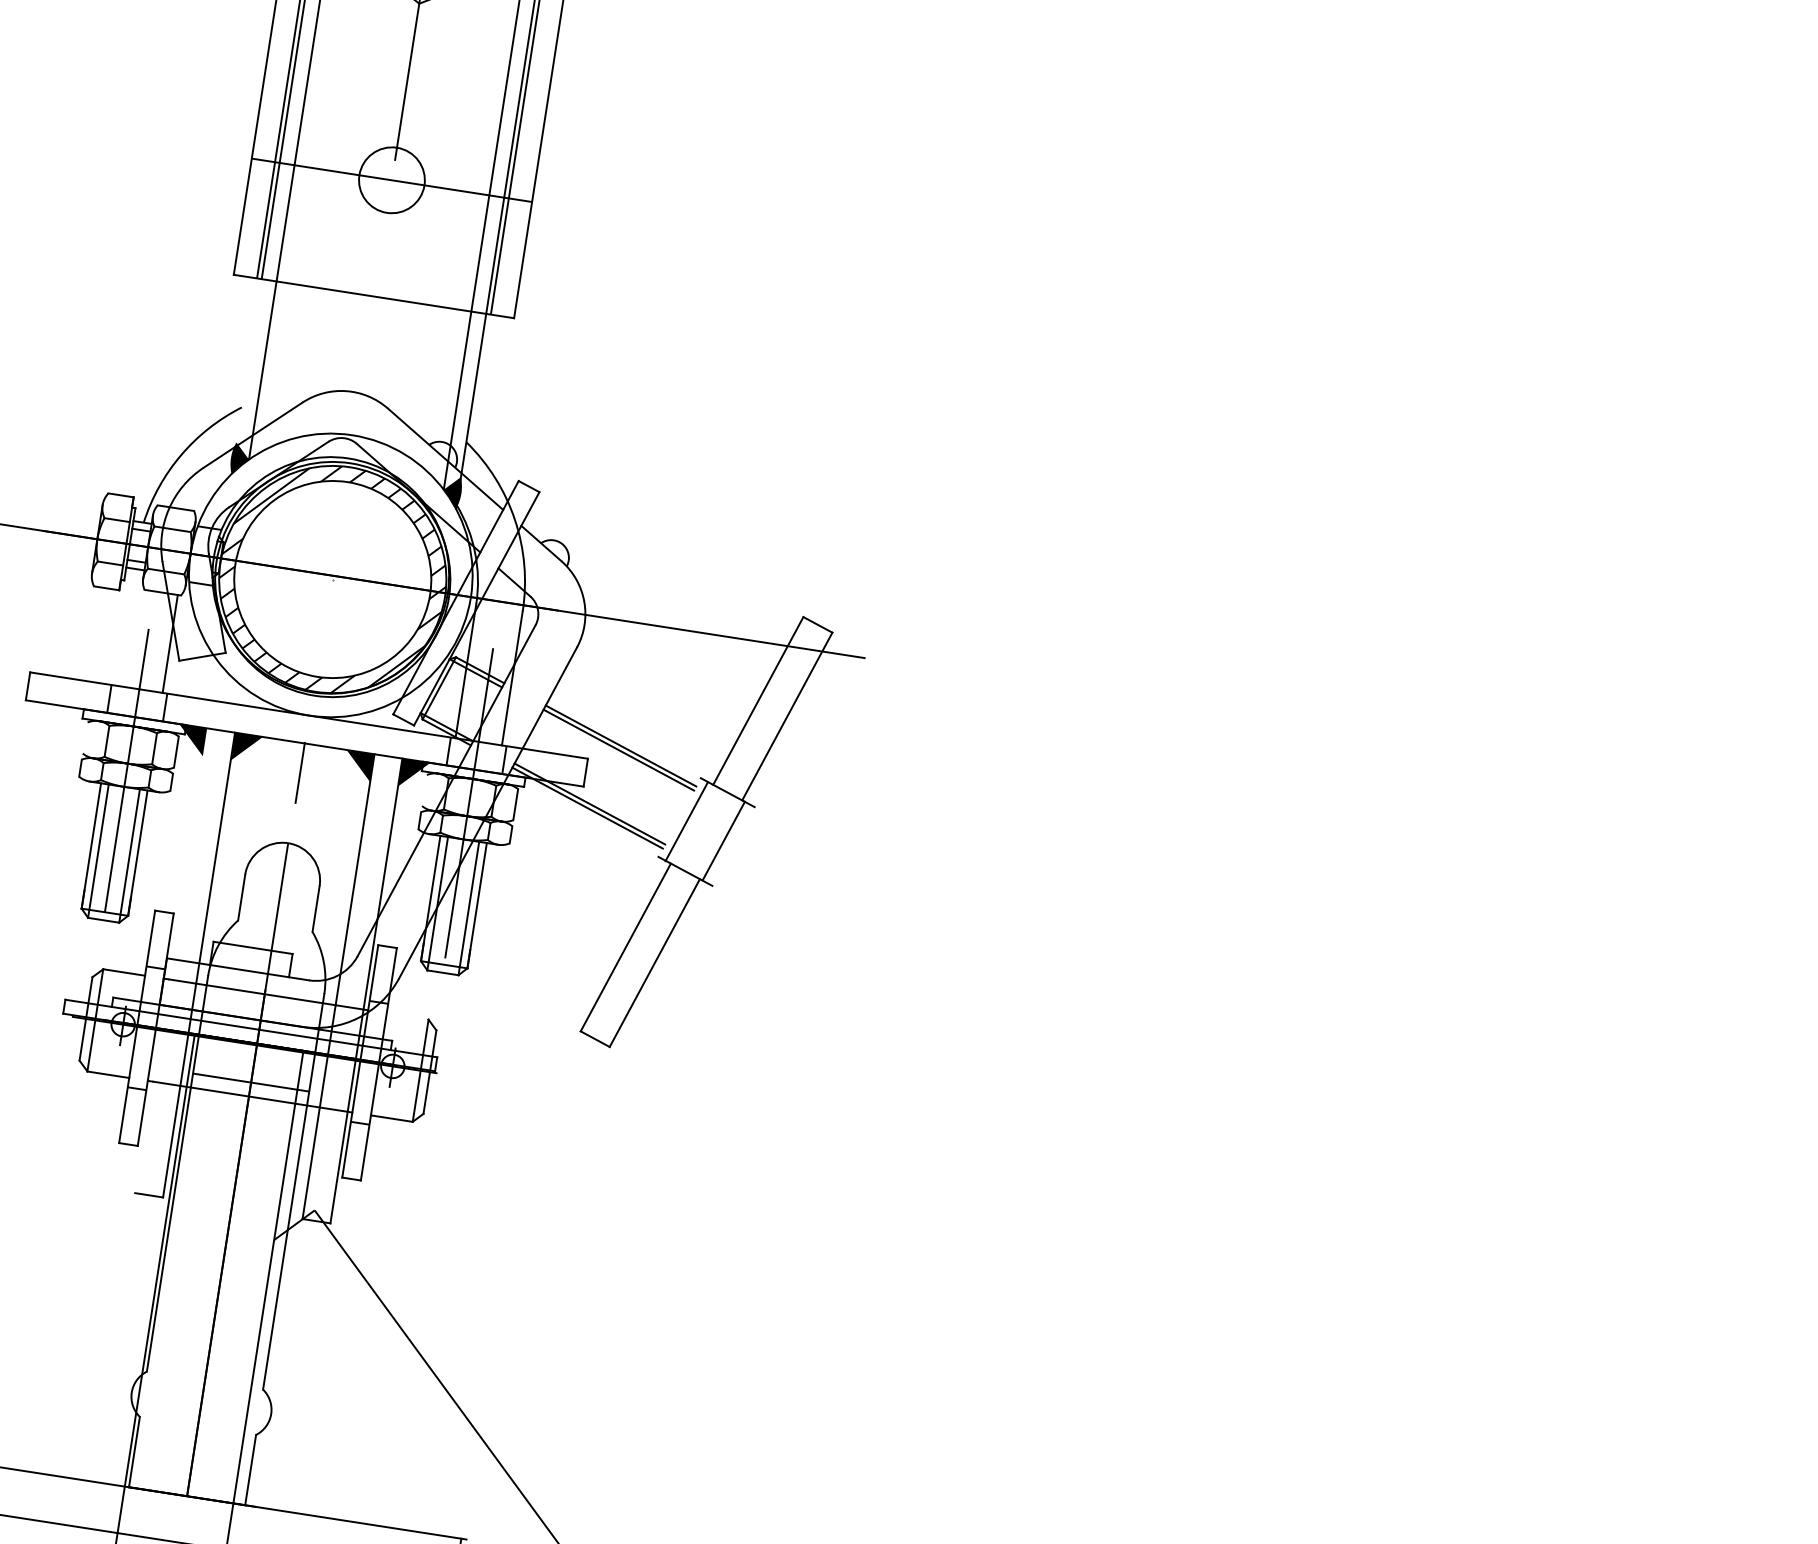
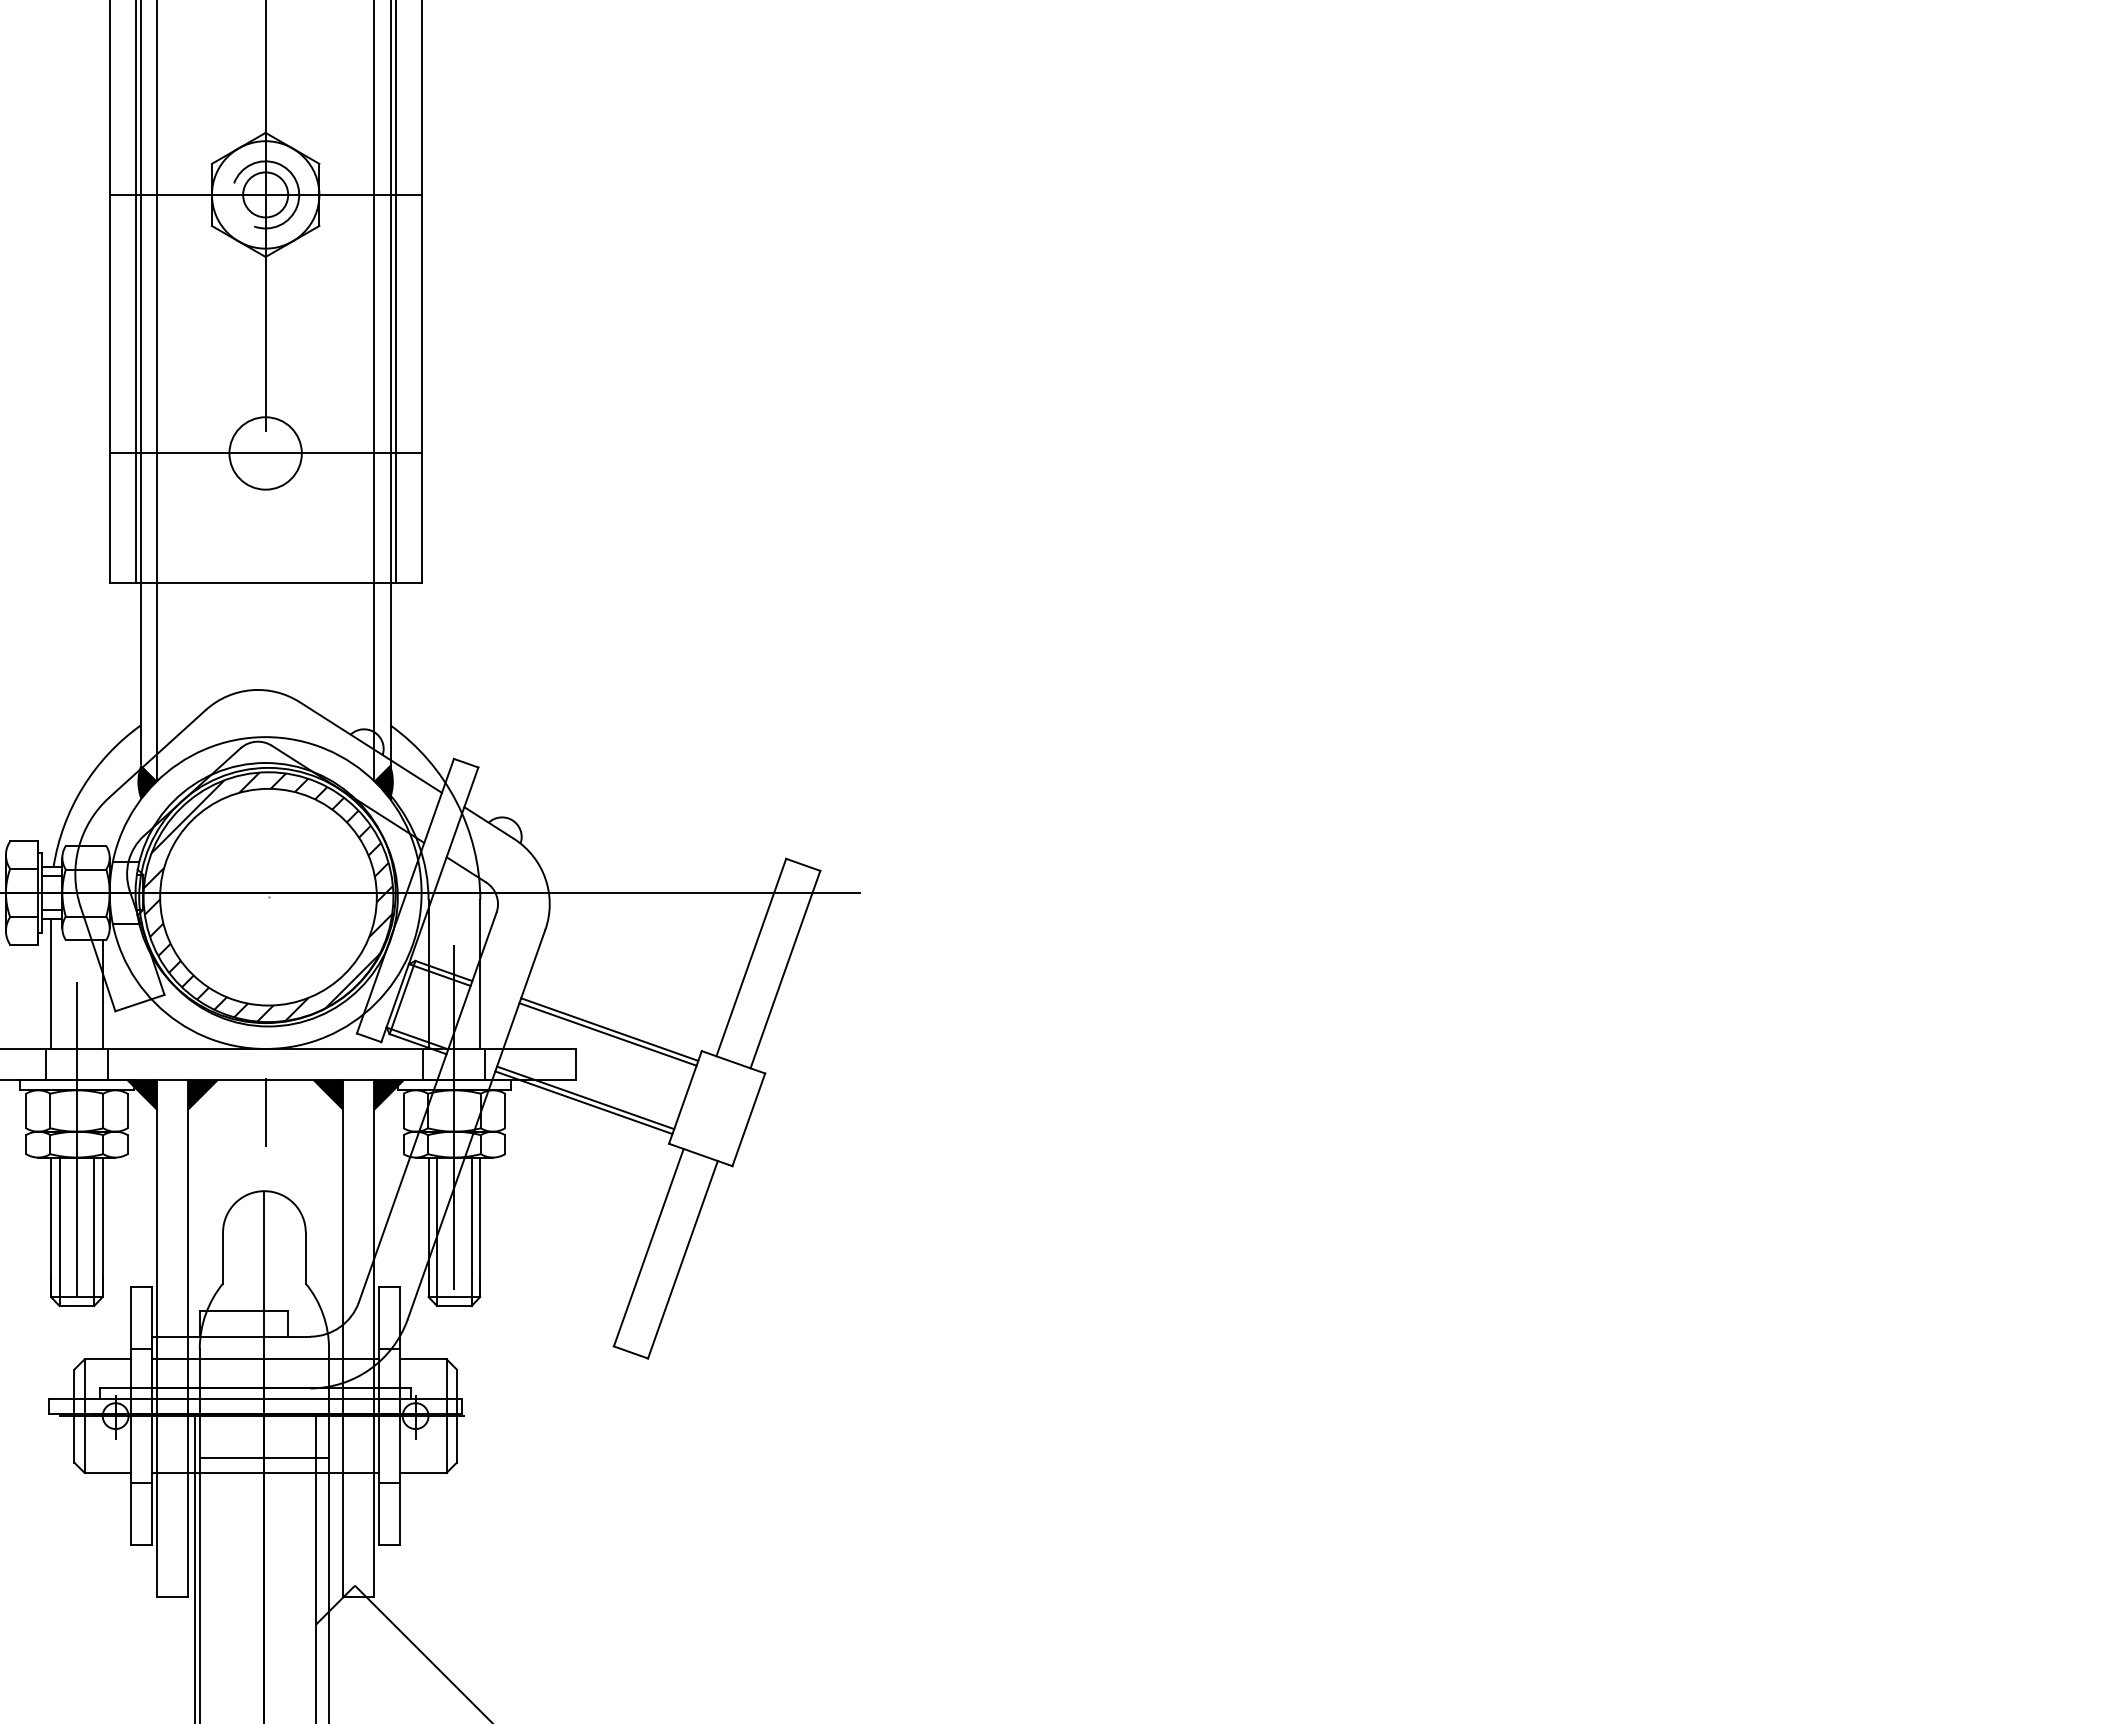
line: (248, 360) -> (140, 673), added
line: (125, 626) -> (51, 983), added
line: (85, 737) -> (26, 1110), added
line: (424, 790) -> (403, 1110), added
line: (686, 821) -> (748, 1119), moved
line: (723, 841) -> (685, 1097), moved
line: (171, 960) -> (157, 1338), added
line: (407, 1016) -> (423, 1359), added

